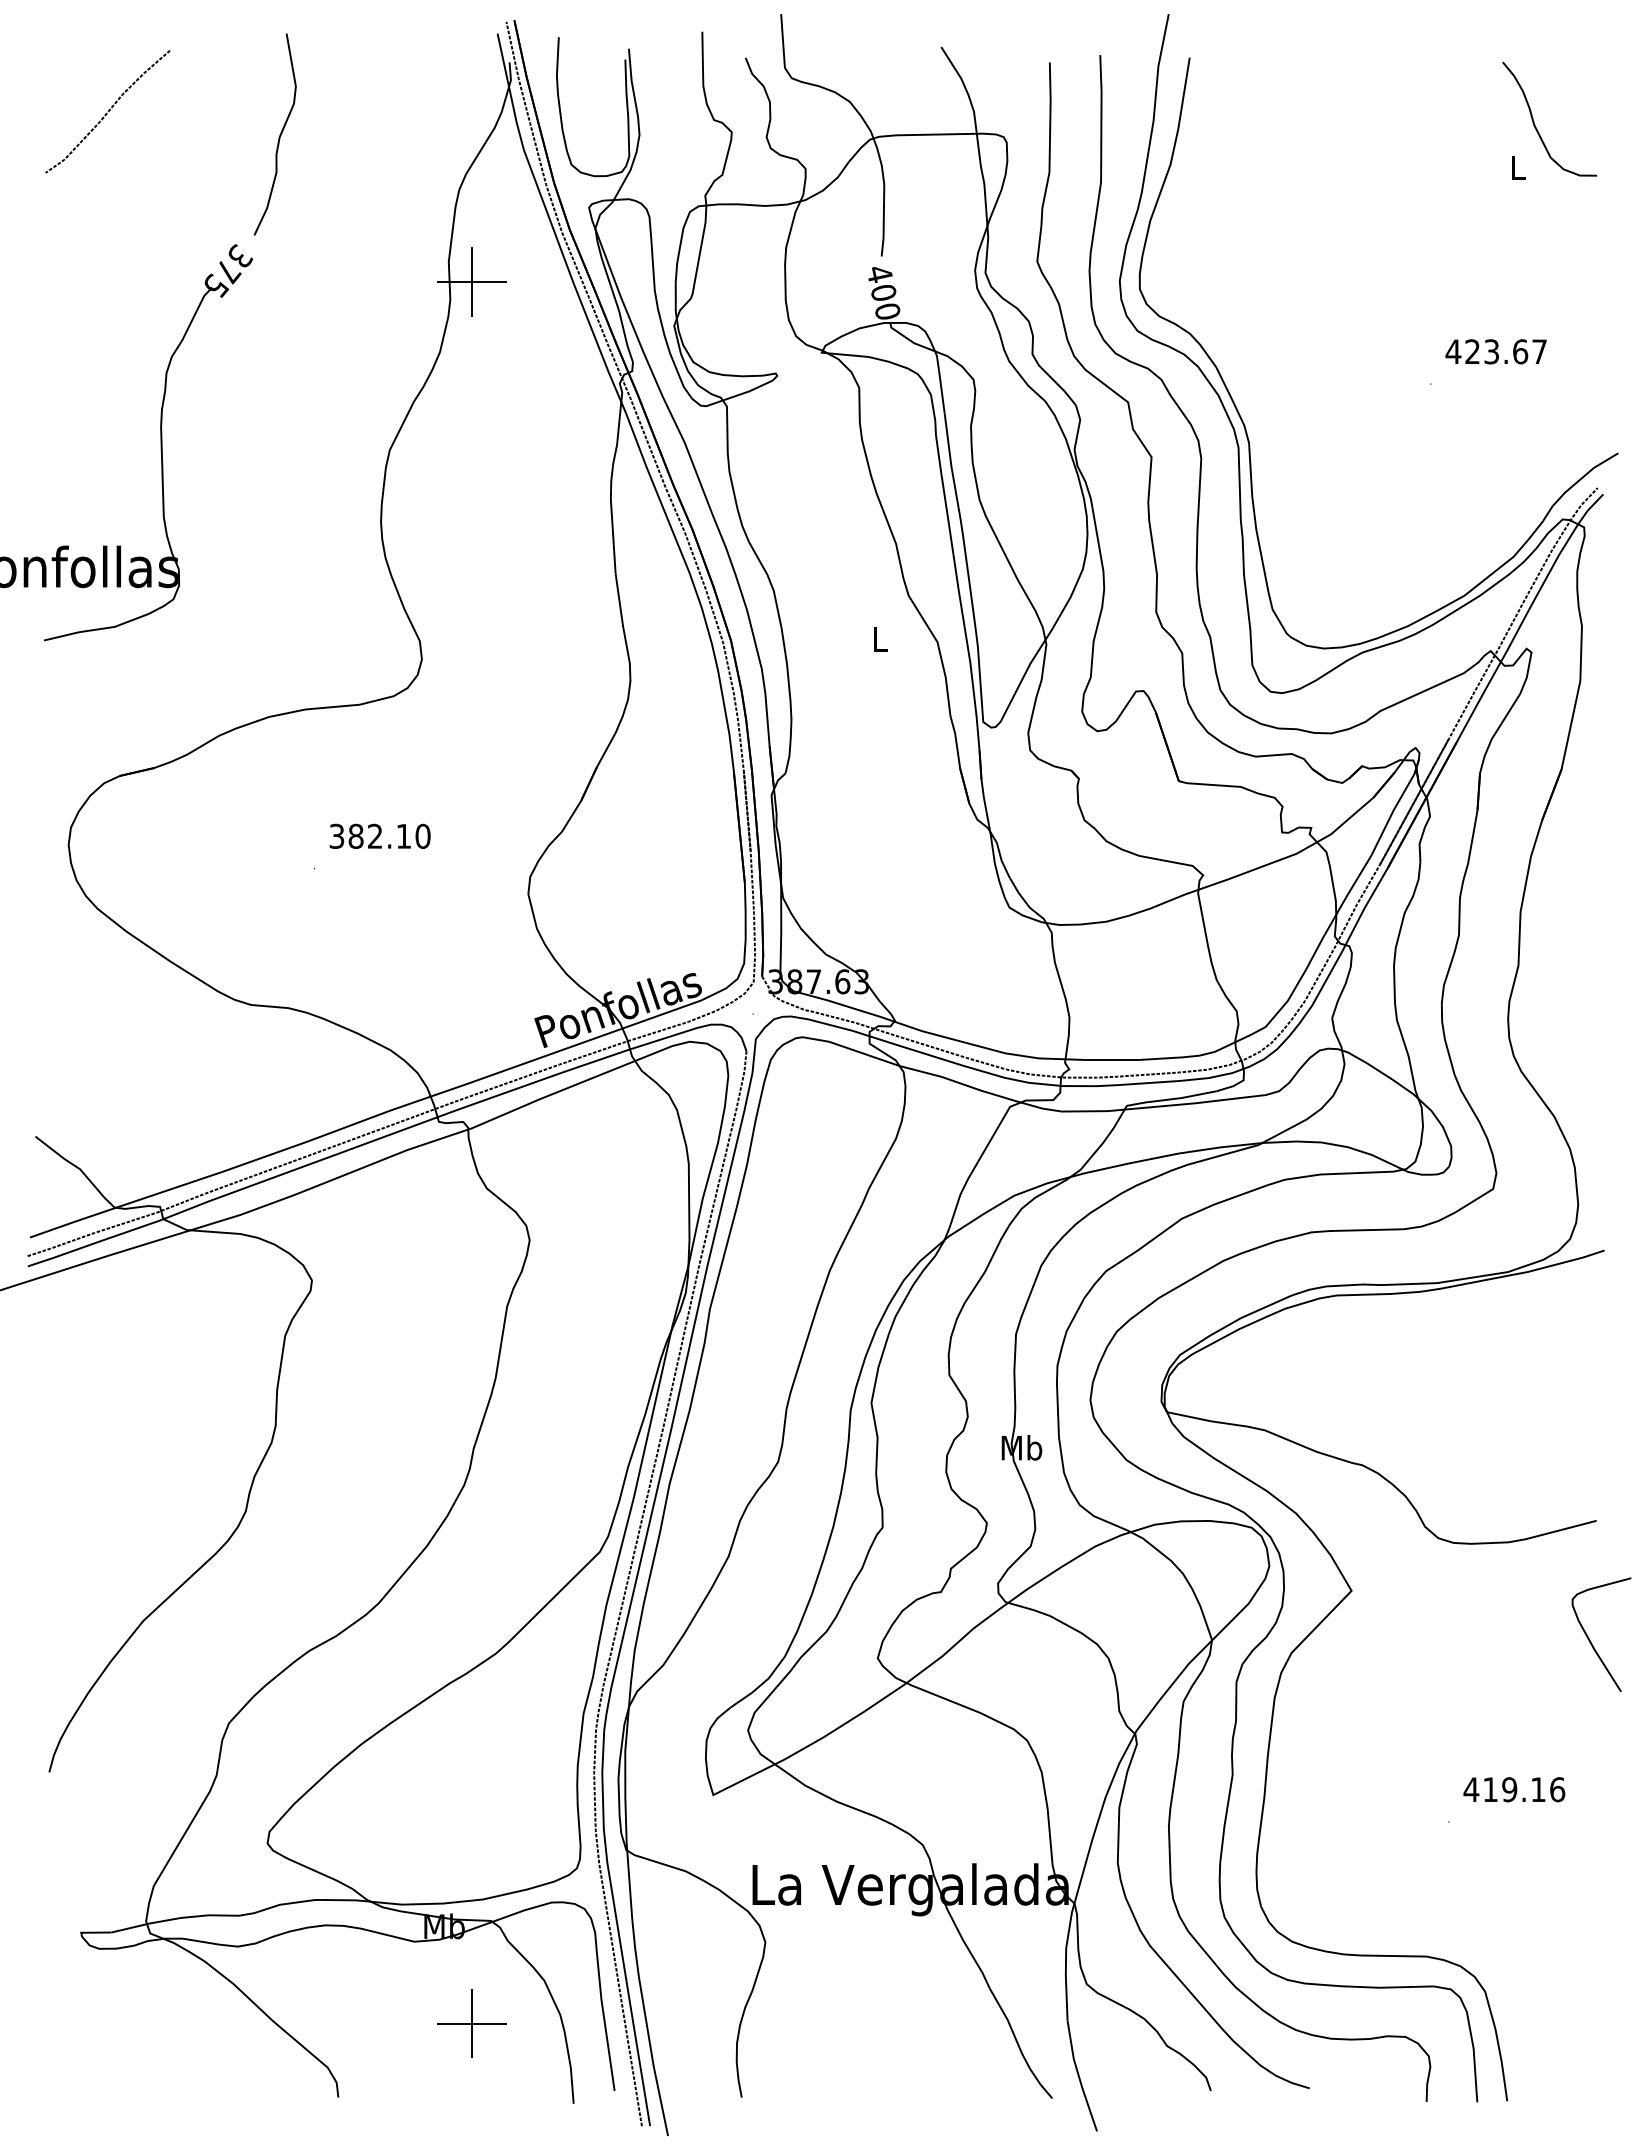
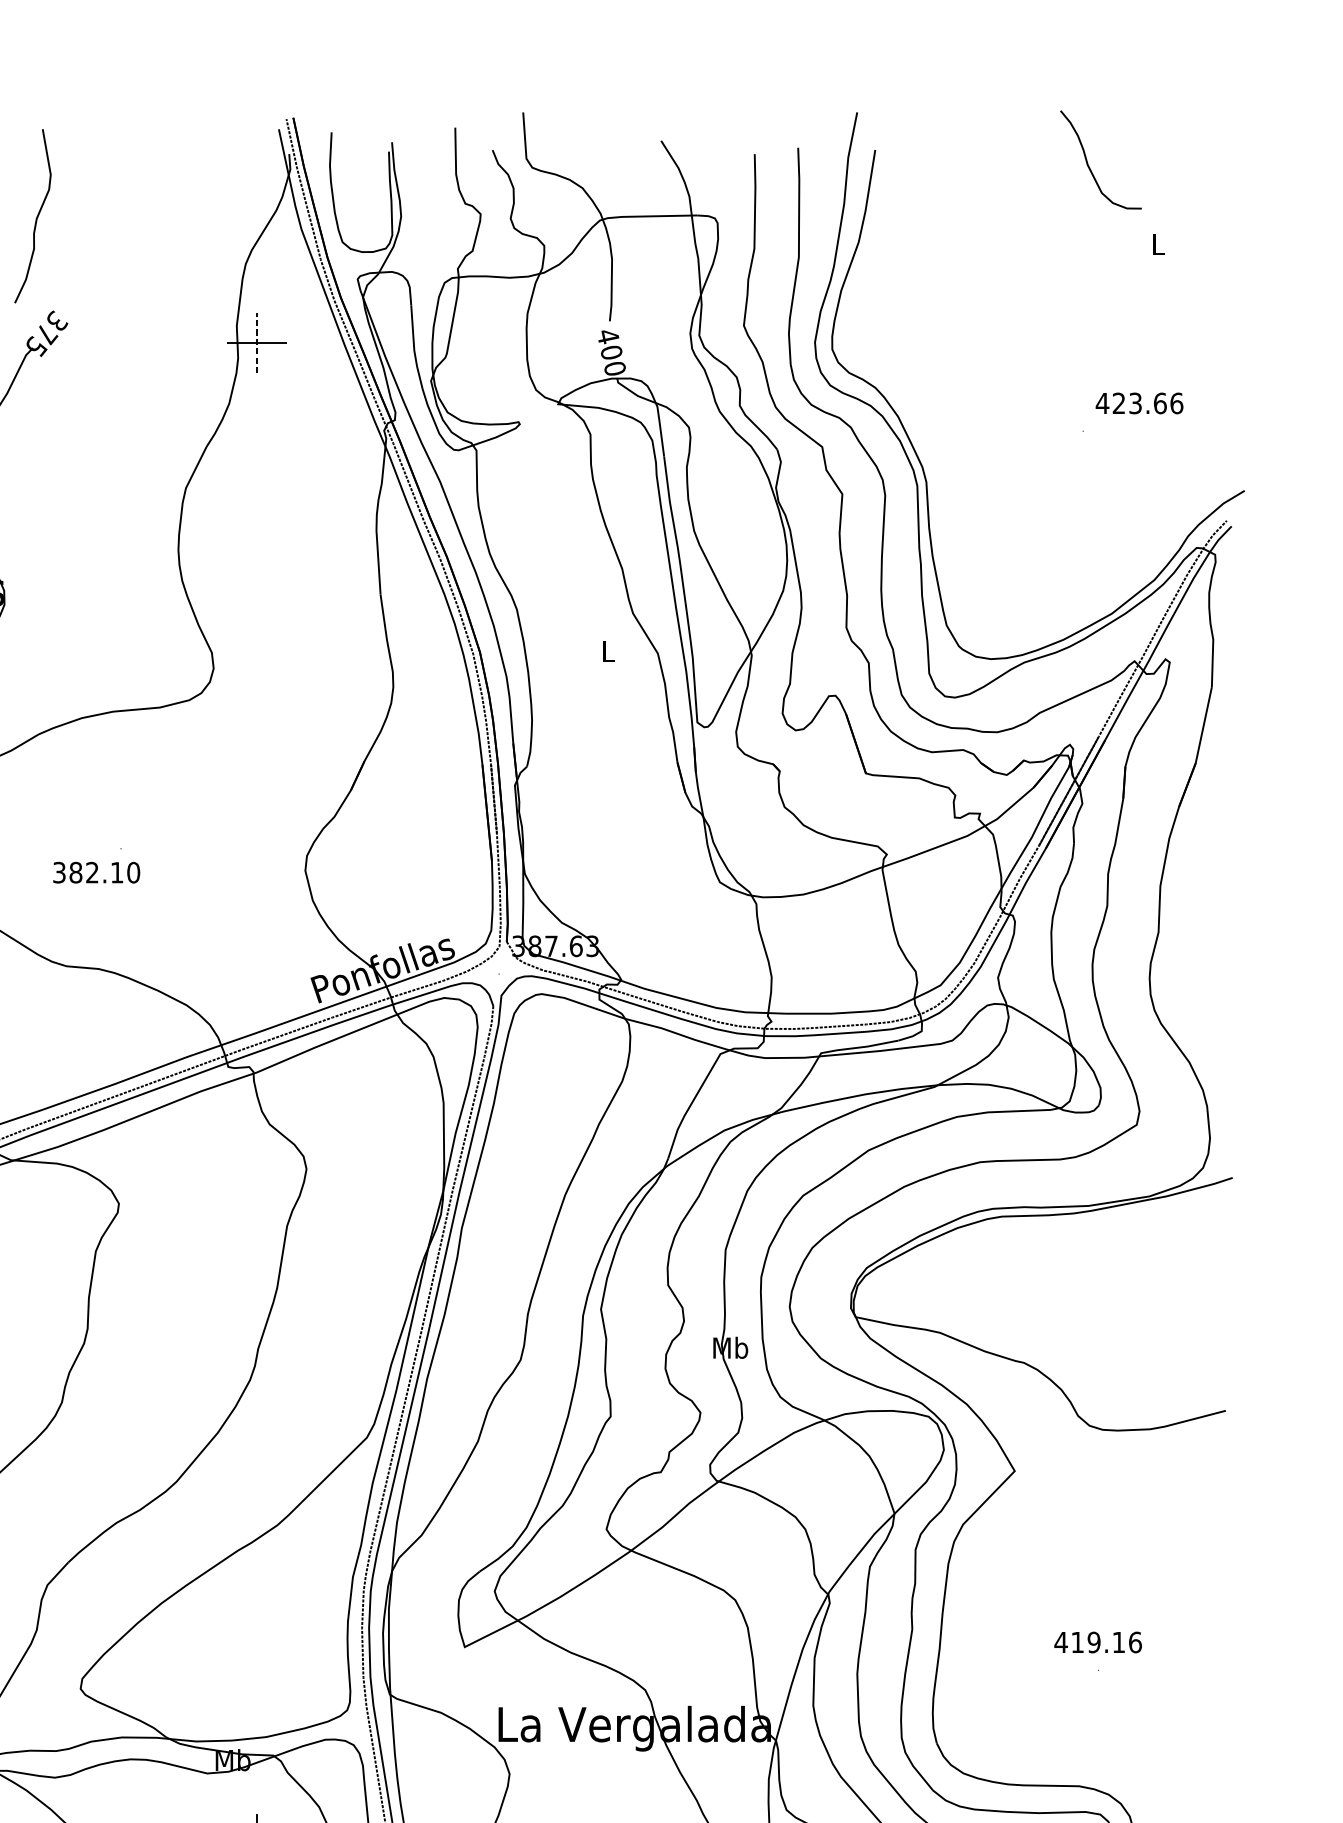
curve: (1534, 121) -> (1087, 161), moved
curve: (279, 134) -> (36, 216), moved
line: (471, 282) -> (256, 343), solid -> dashed
text: (1539, 351) -> (1176, 403), 423.67 -> 423.66
text: (379, 835) -> (96, 871), moved
curve: (1591, 1641) -> (1221, 1514), removed
text: (1514, 1789) -> (1098, 1642), moved

